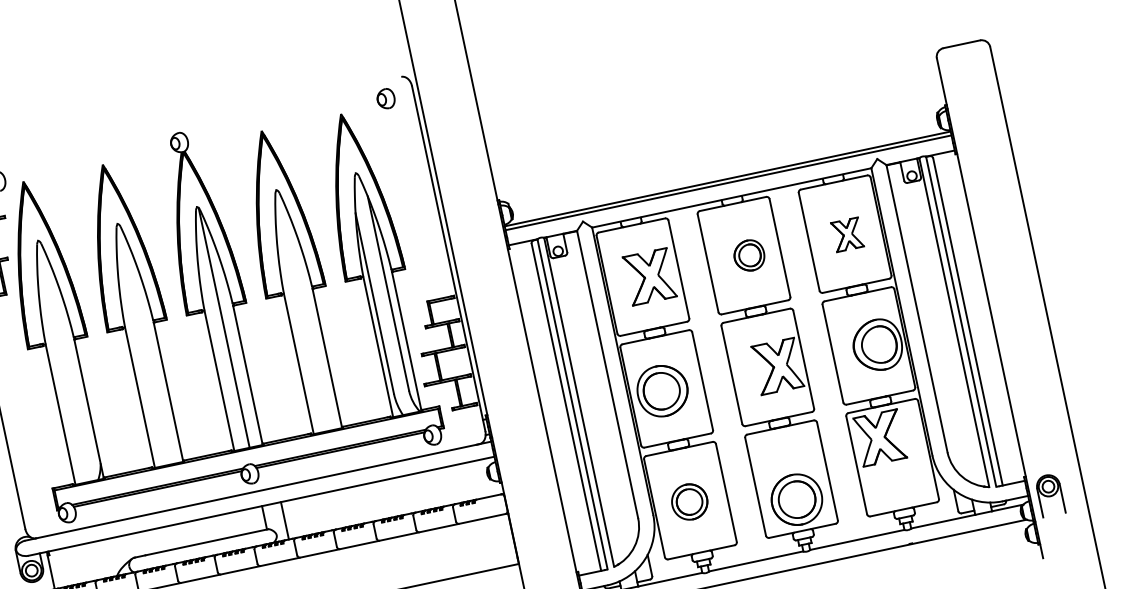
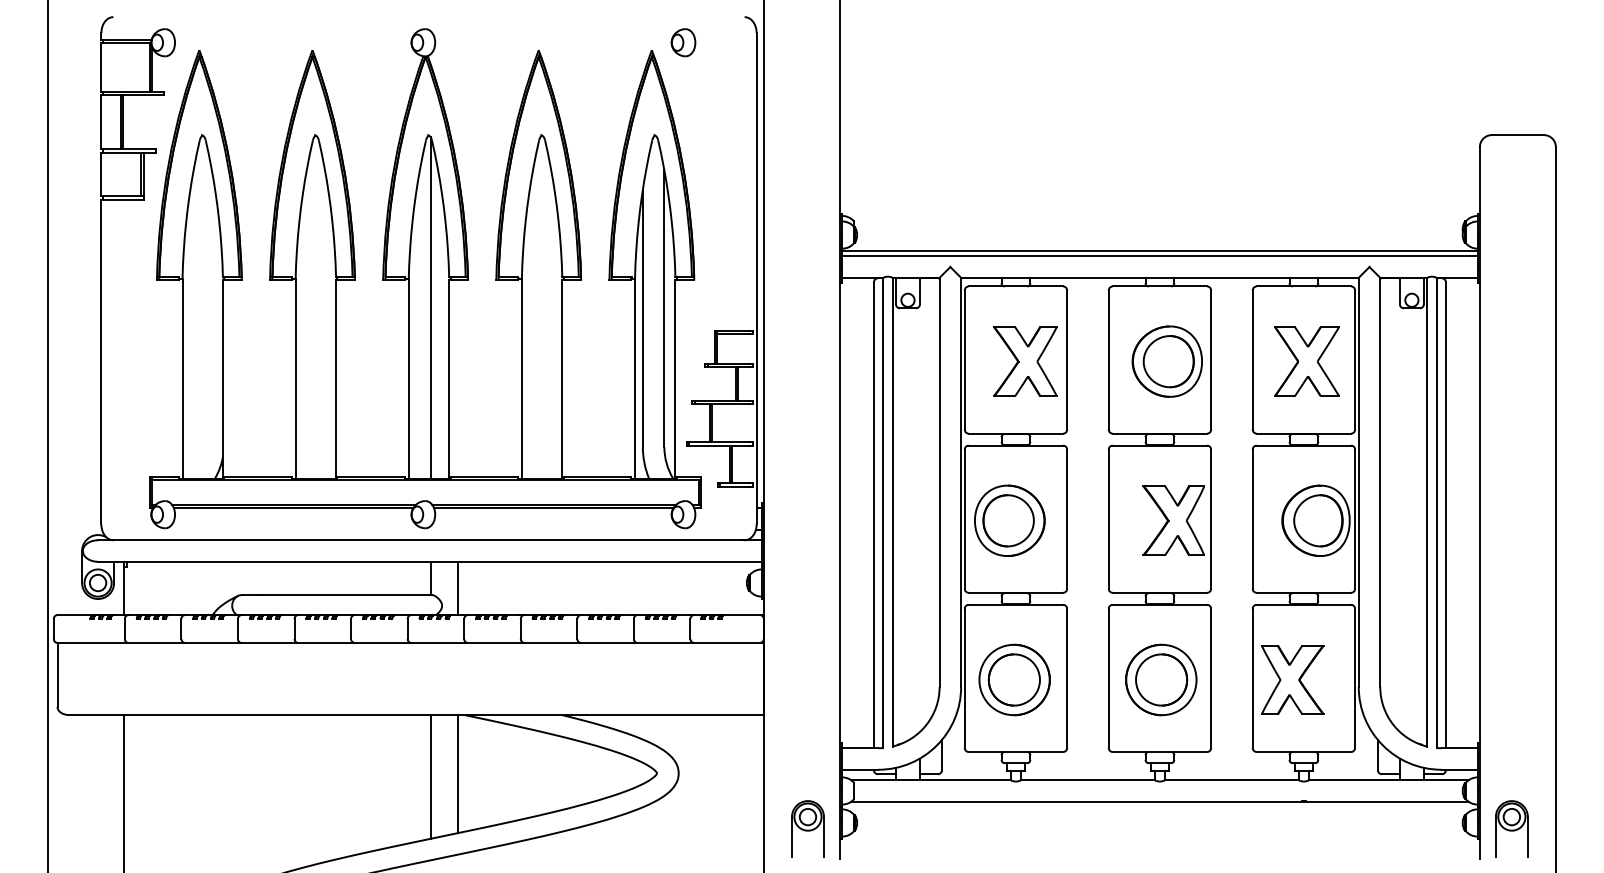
part: (386, 98) -> (683, 42), moved
part: (847, 234) -> (1306, 361), size x1.67
part: (748, 255) -> (1166, 361), size x1.67
part: (880, 437) -> (1292, 679), moved
part: (1049, 494) -> (1511, 828), moved
part: (796, 499) -> (1161, 679), moved
part: (689, 501) -> (1014, 679), size x1.43

